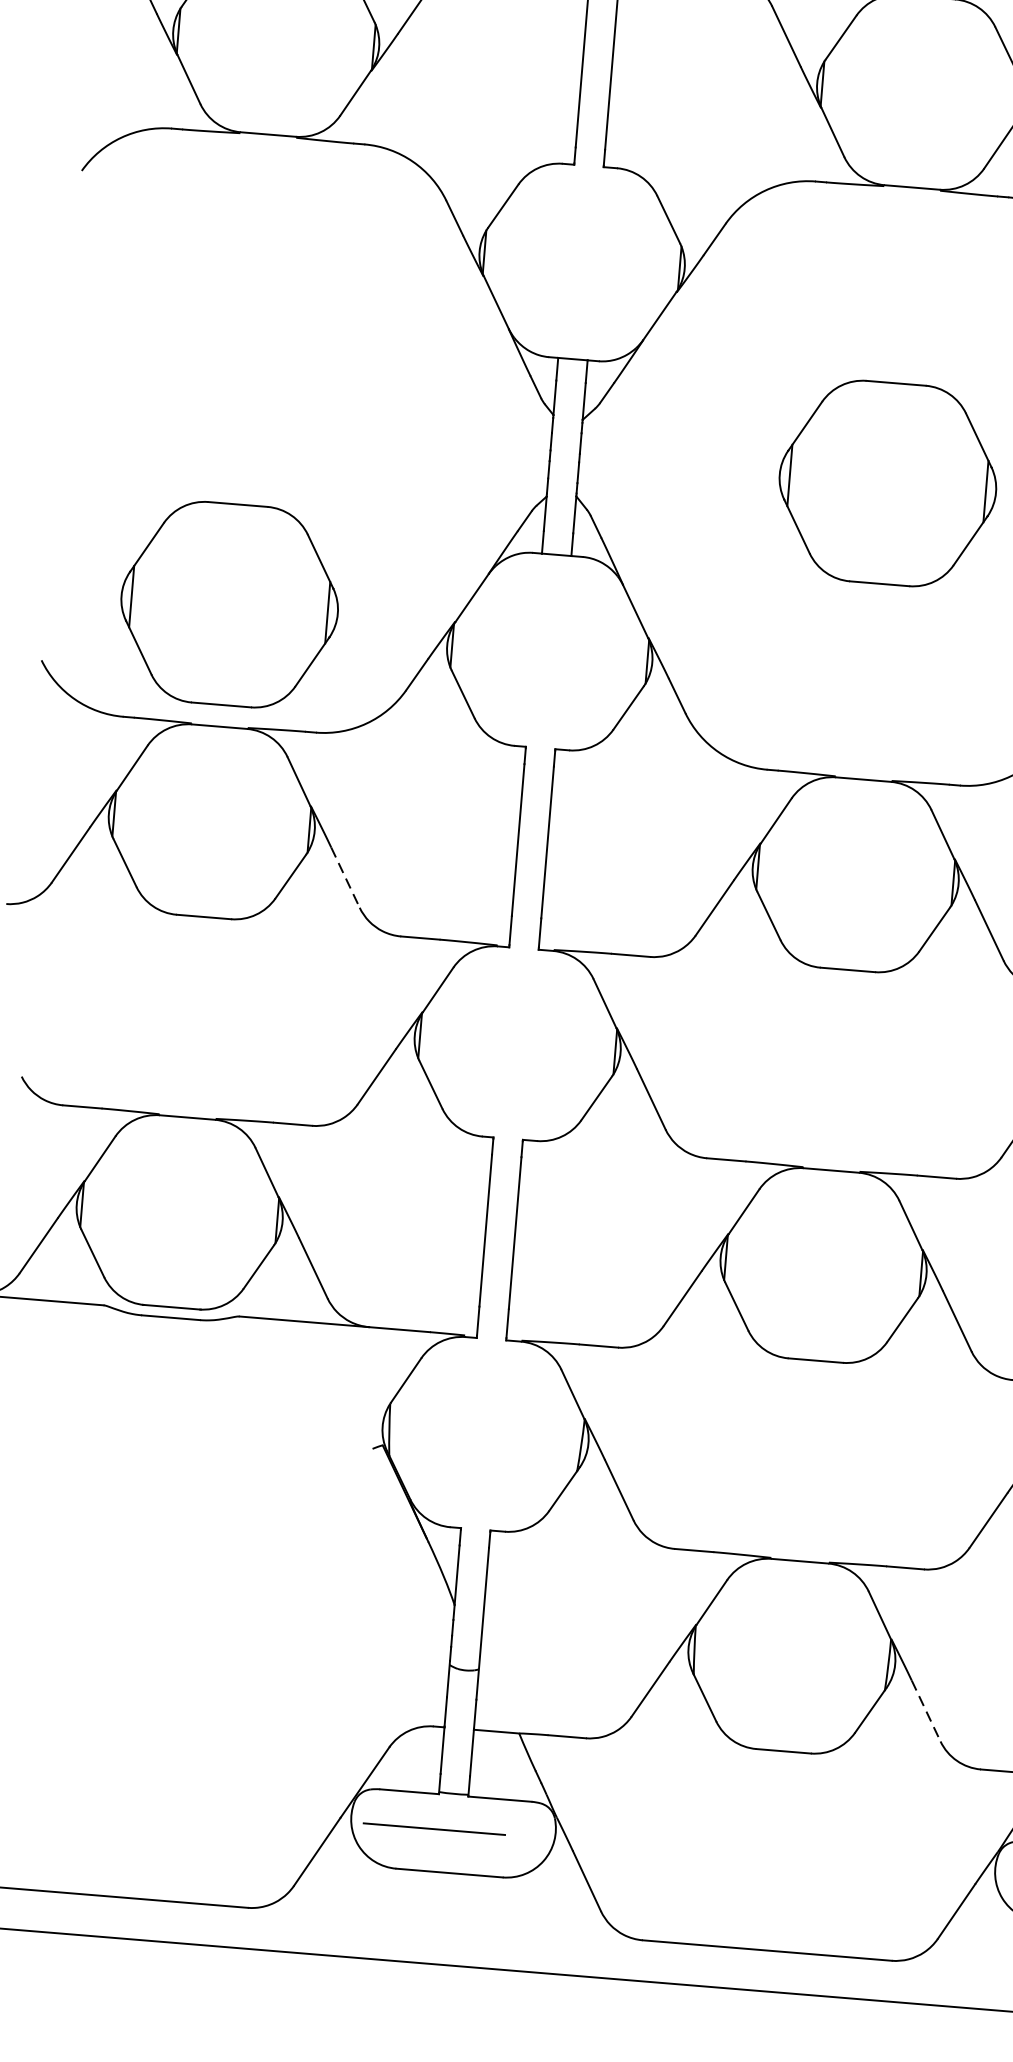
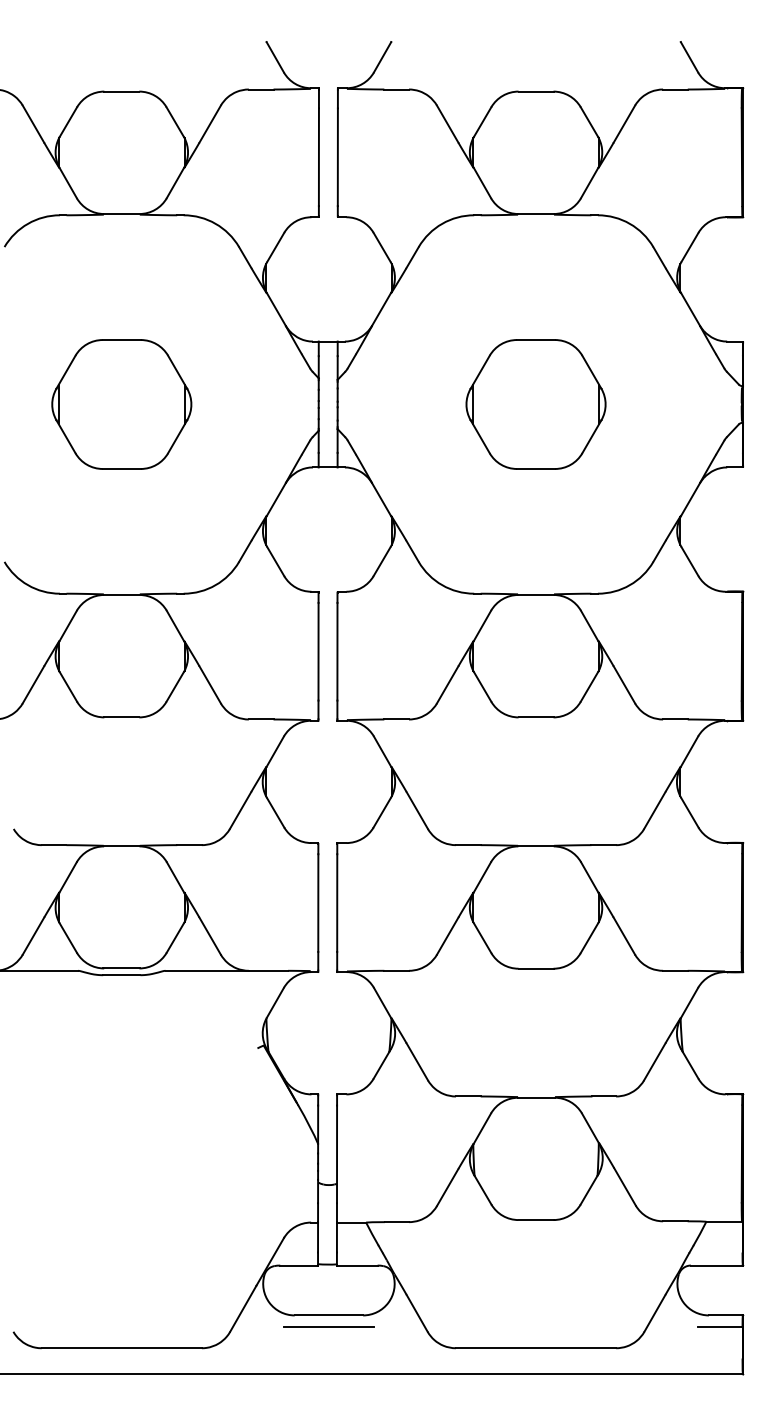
part: (229, 604) -> (121, 404), moved
line: (345, 878) -> (210, 685), dashed -> solid
line: (925, 1710) -> (624, 1186), dashed -> solid
line: (433, 1828) -> (328, 1326), moved

